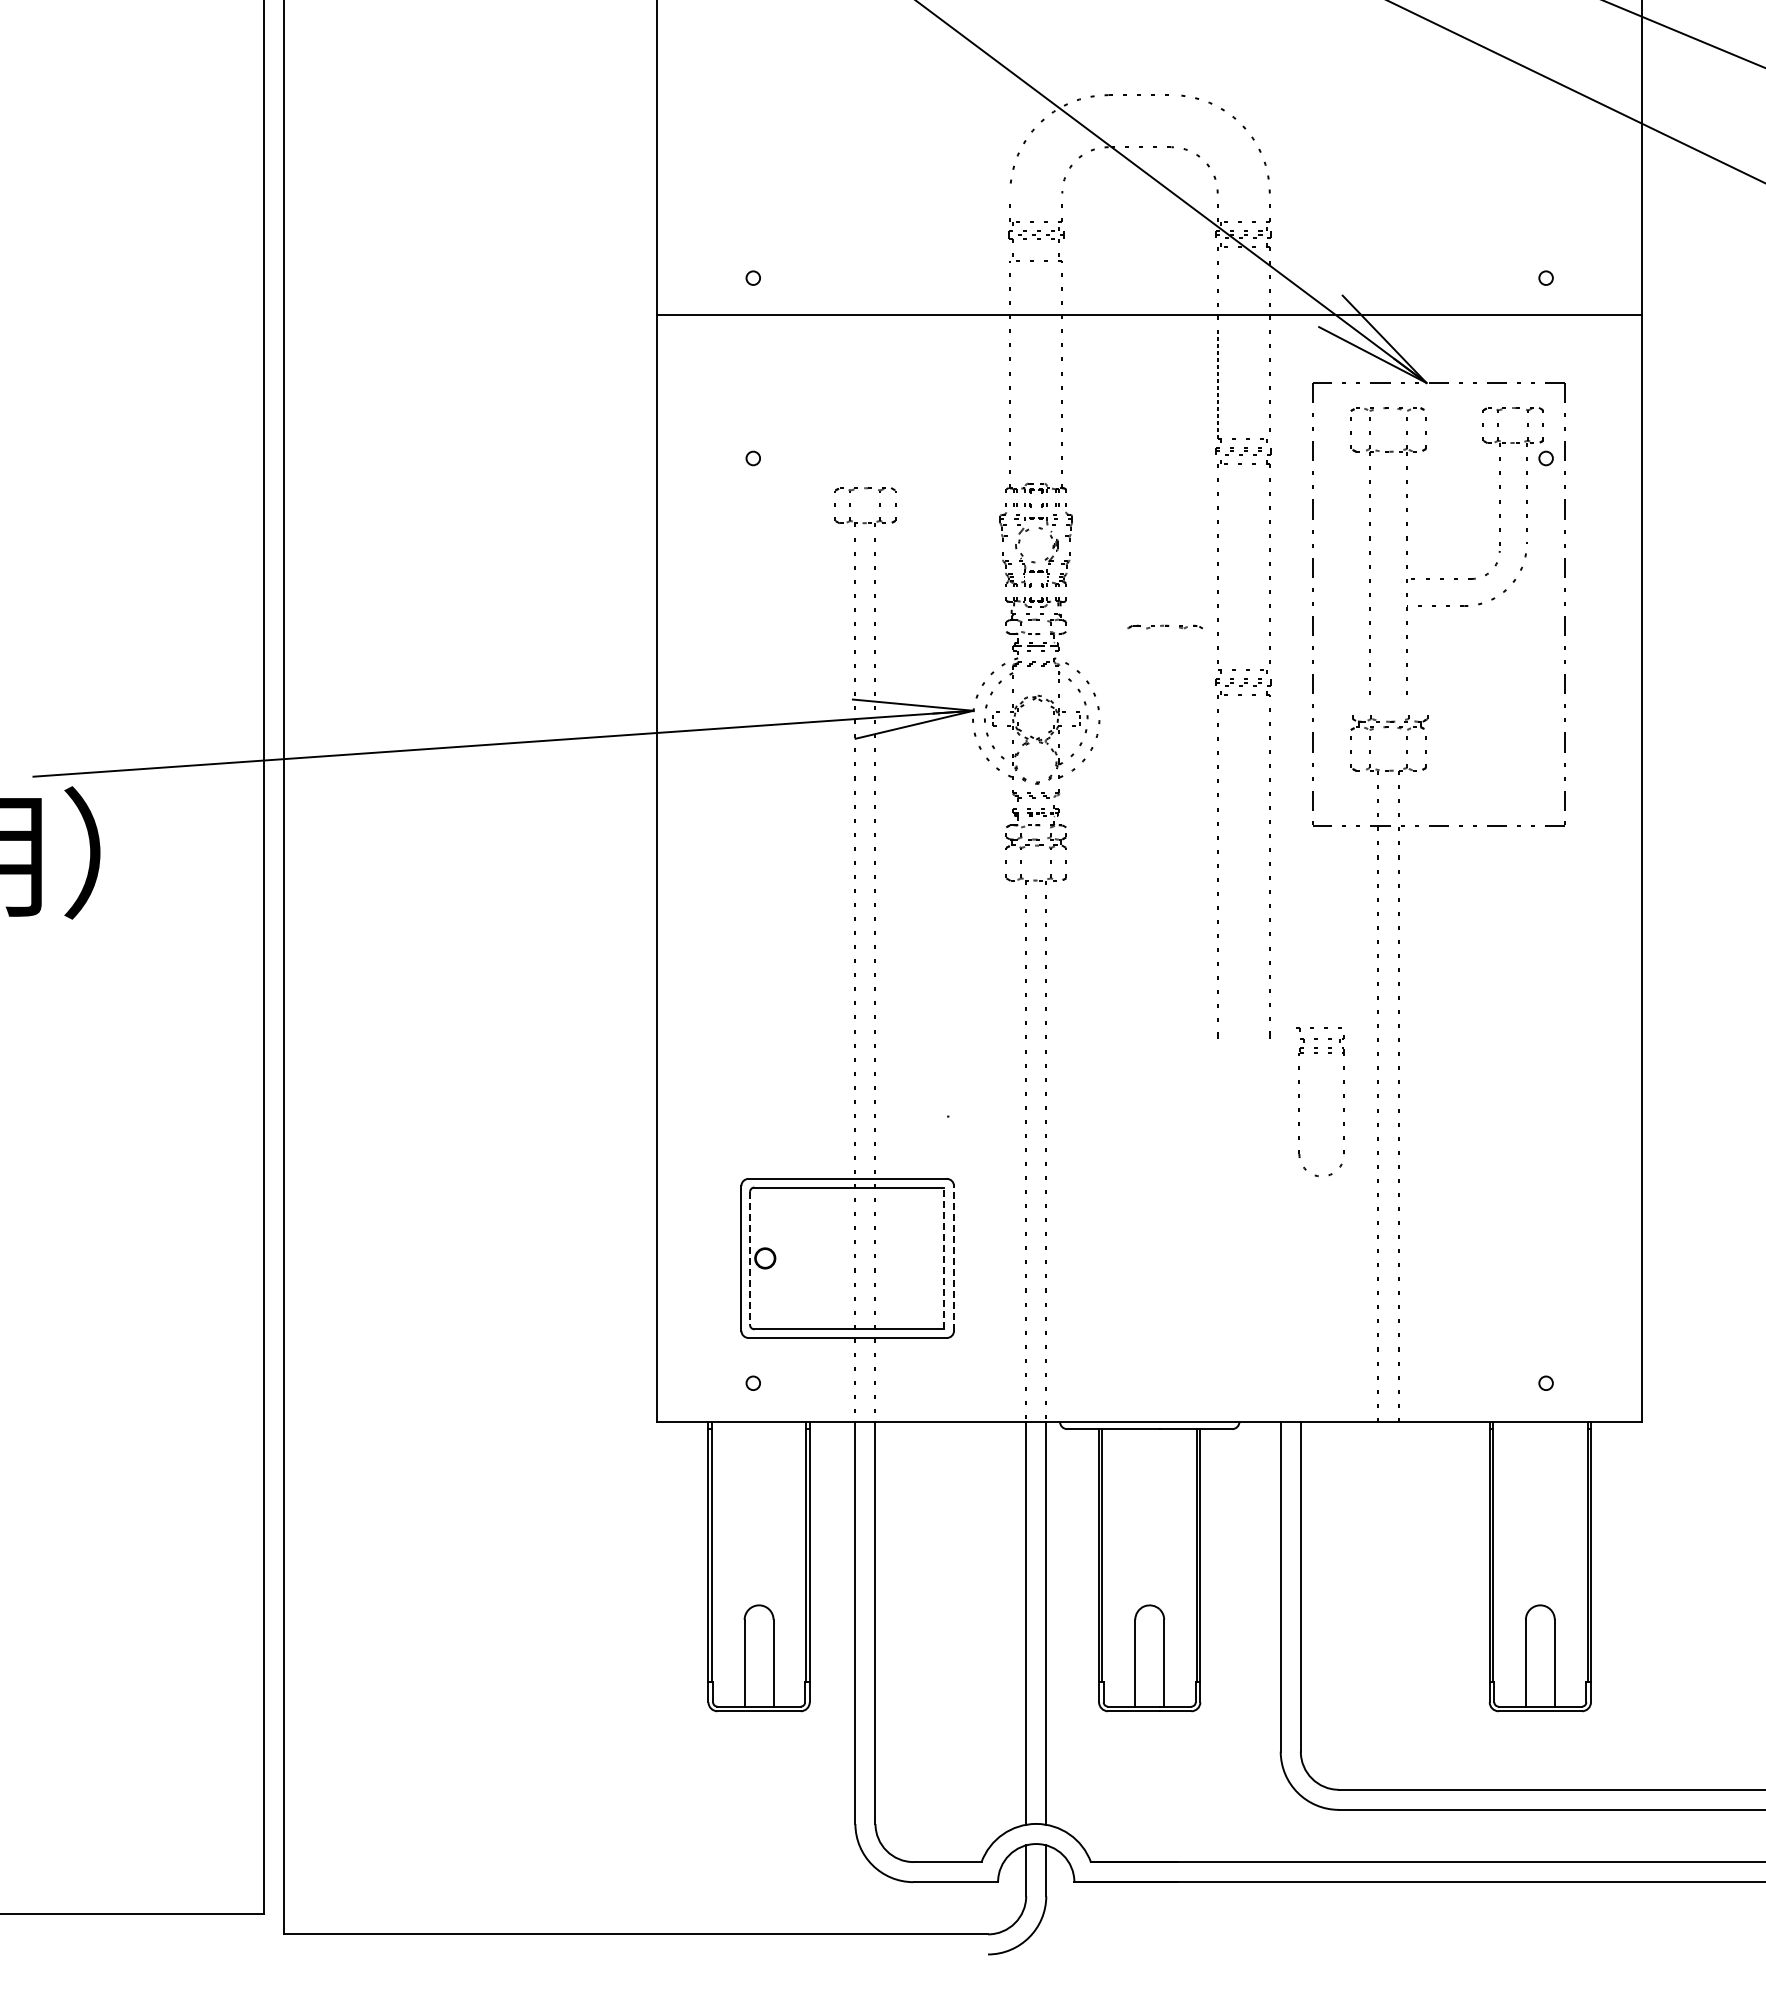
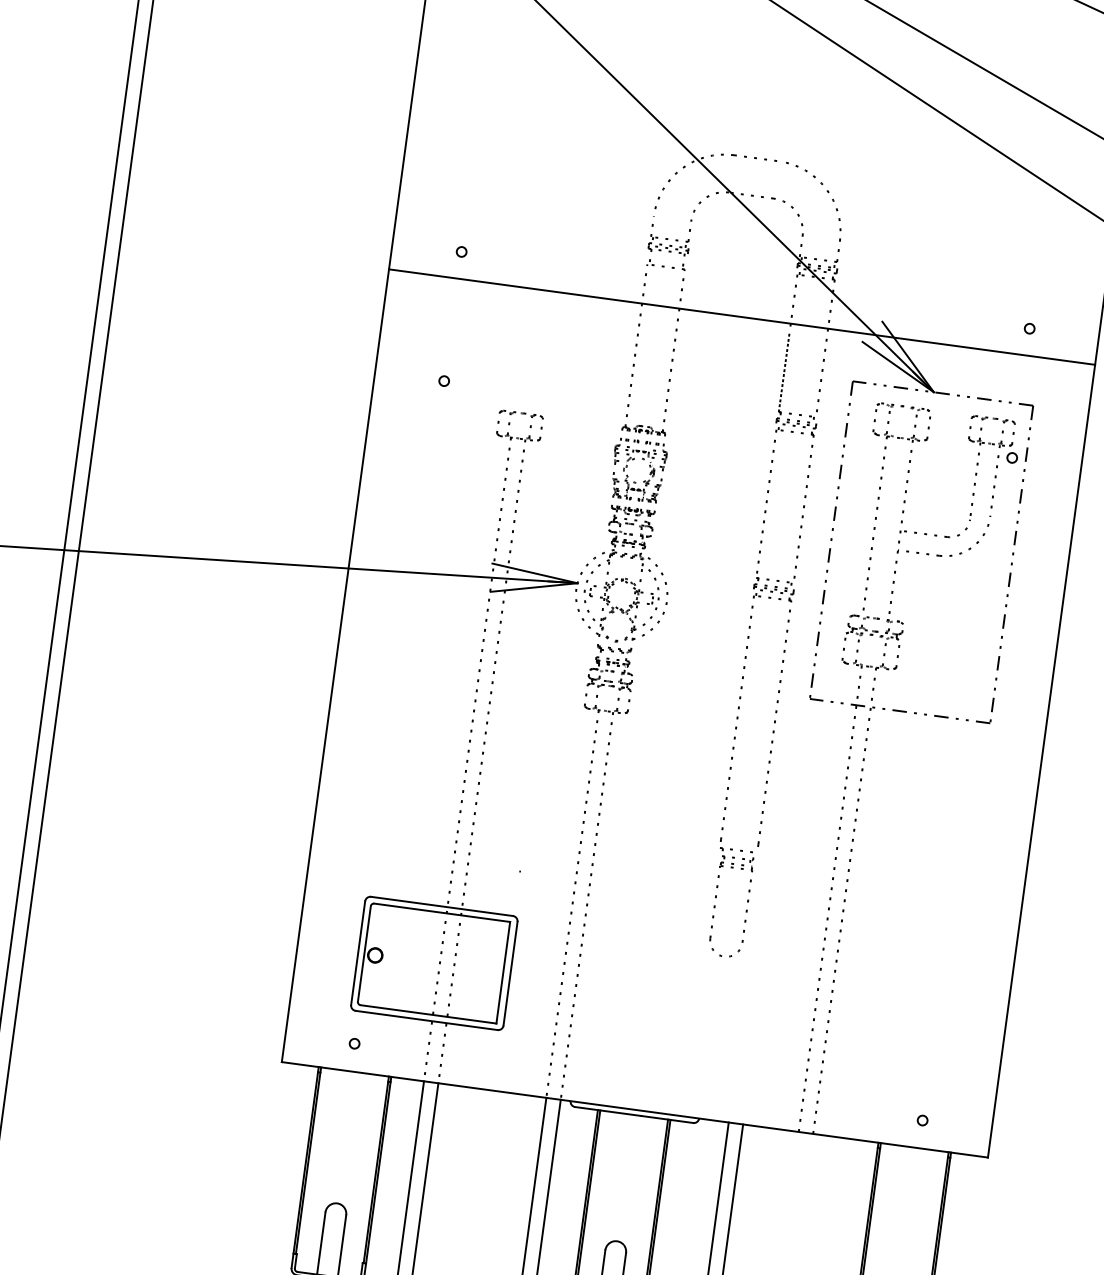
part: (1164, 626) -> (876, 619), moved
part: (1299, 1097) -> (715, 897), moved
line: (954, 1257) -> (510, 973), dashed -> solid
line: (750, 1258) -> (364, 954), dashed -> solid
line: (943, 1258) -> (502, 972), dashed -> solid

